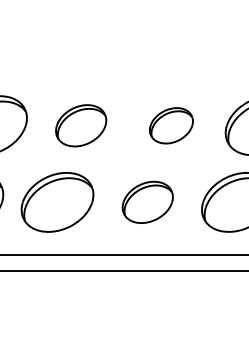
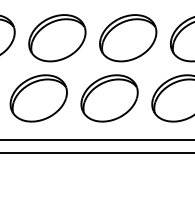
part: (80, 125) -> (56, 38), size x1.43
part: (171, 125) -> (128, 38), size x1.67
part: (147, 202) -> (109, 98), size x1.43

